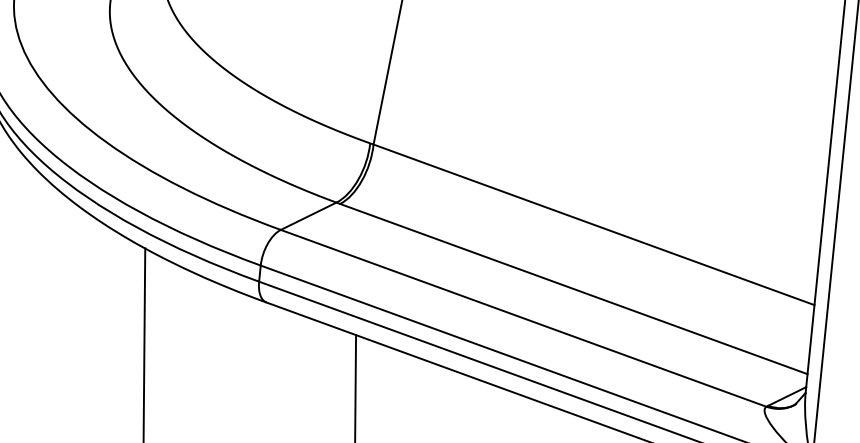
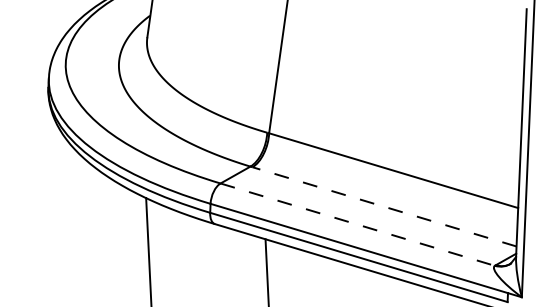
line: (573, 288) -> (384, 206), solid -> dashed
line: (525, 318) -> (358, 224), solid -> dashed

